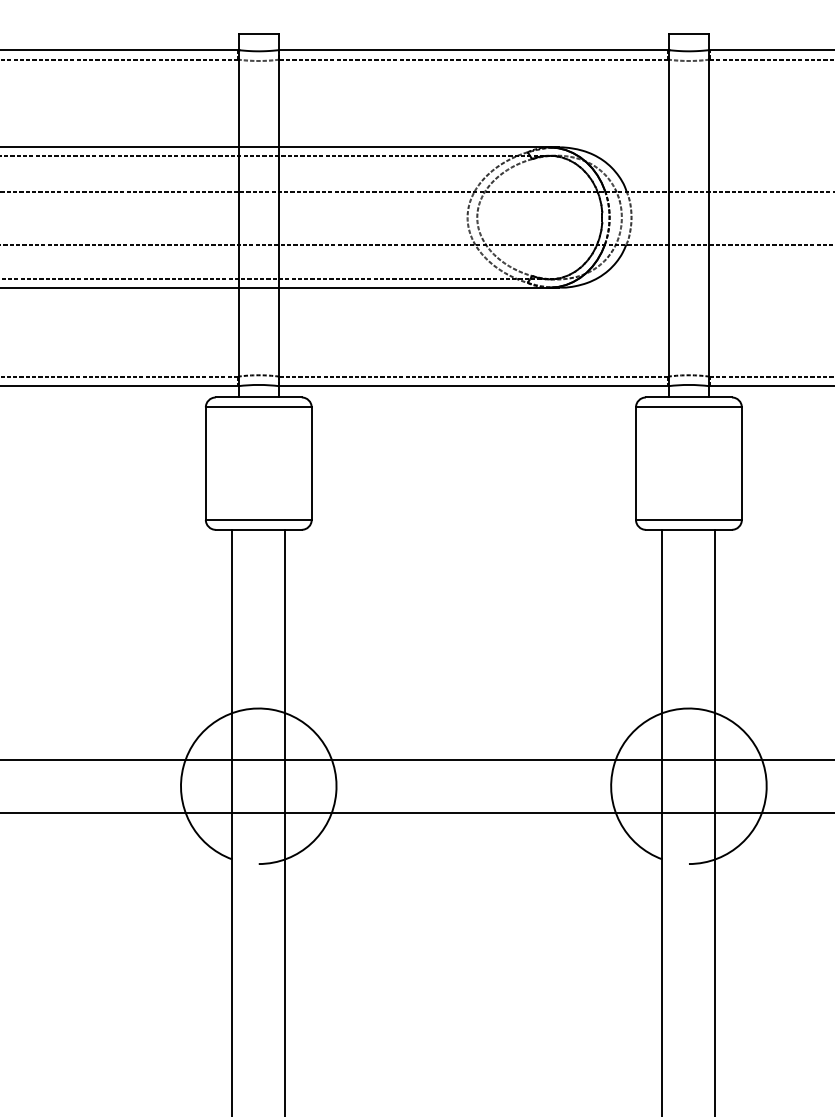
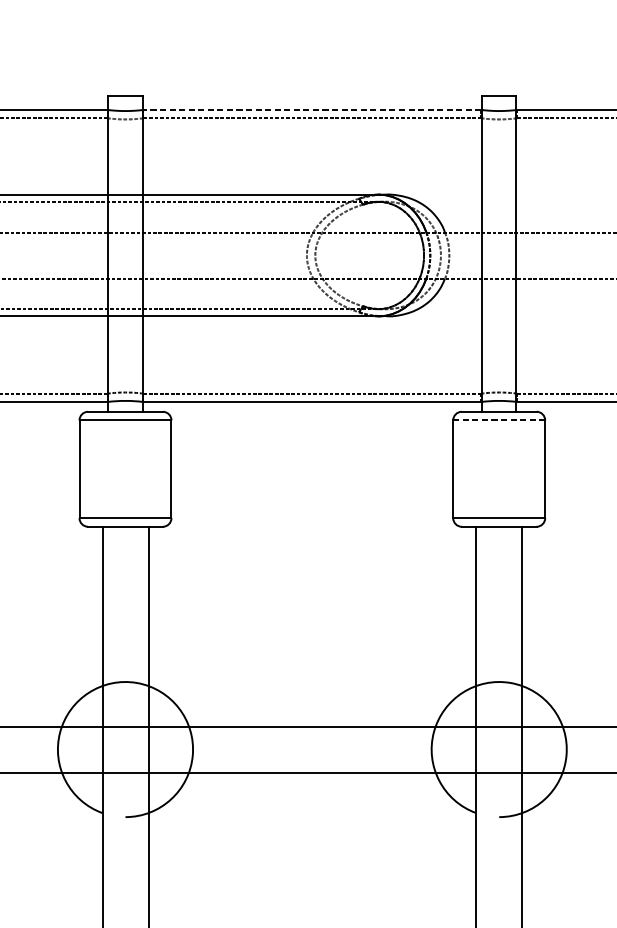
line: (473, 50) -> (312, 110), solid -> dashed
line: (688, 407) -> (498, 420), solid -> dashed

